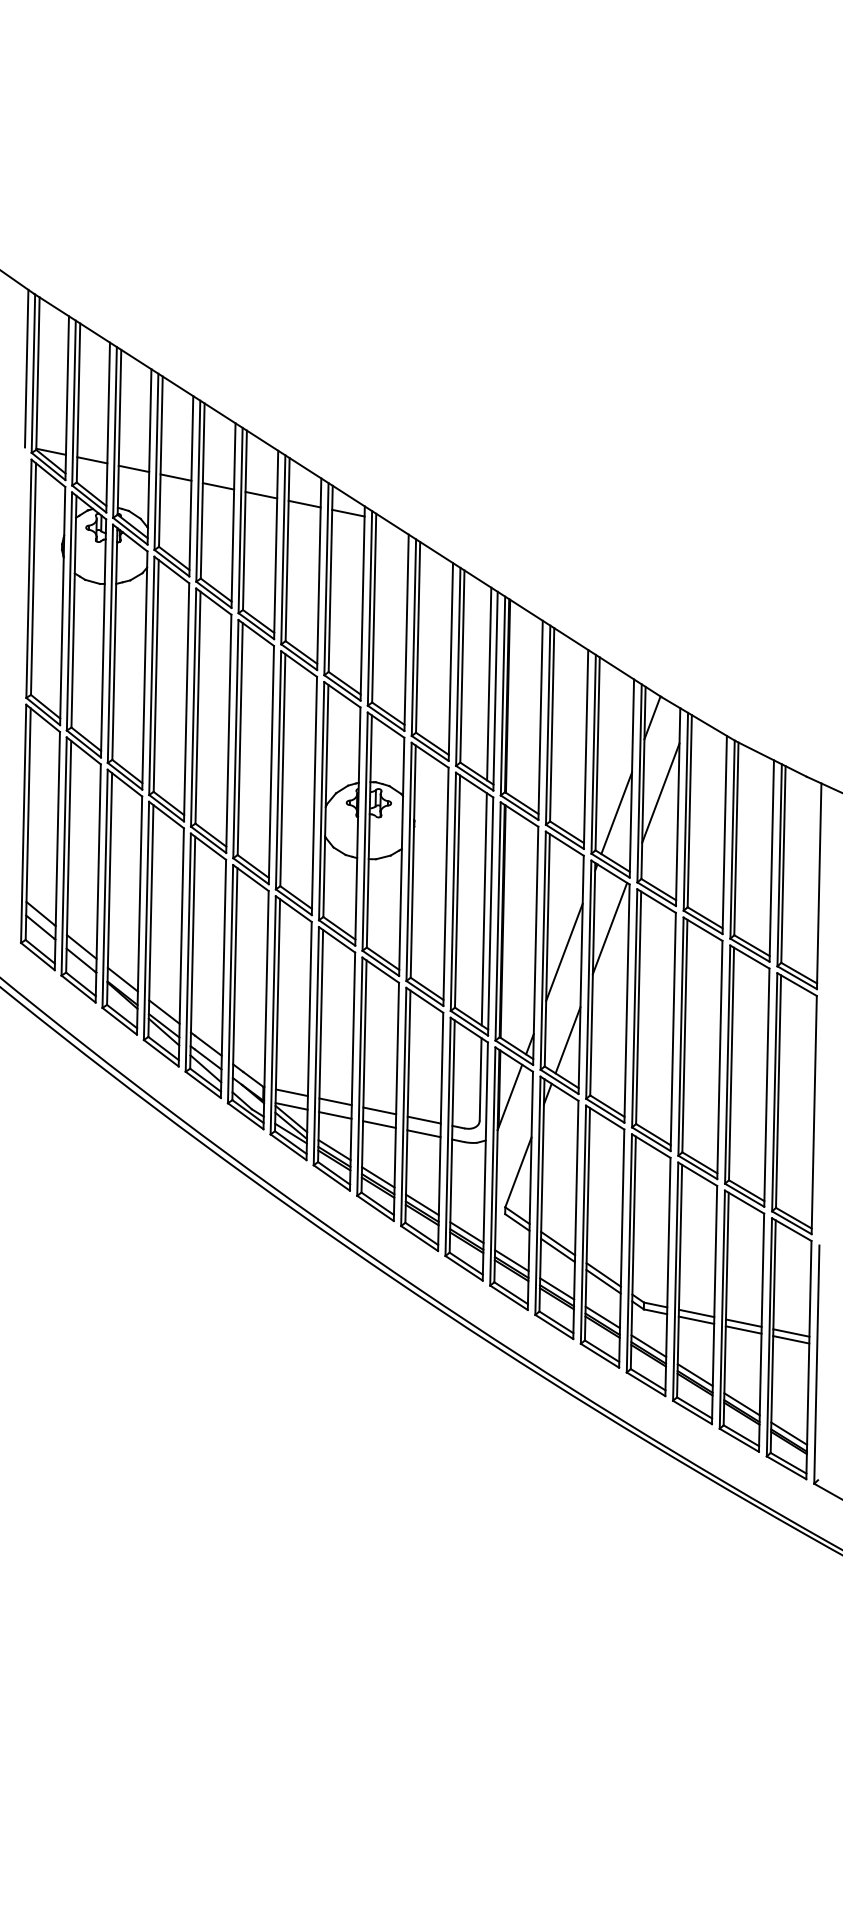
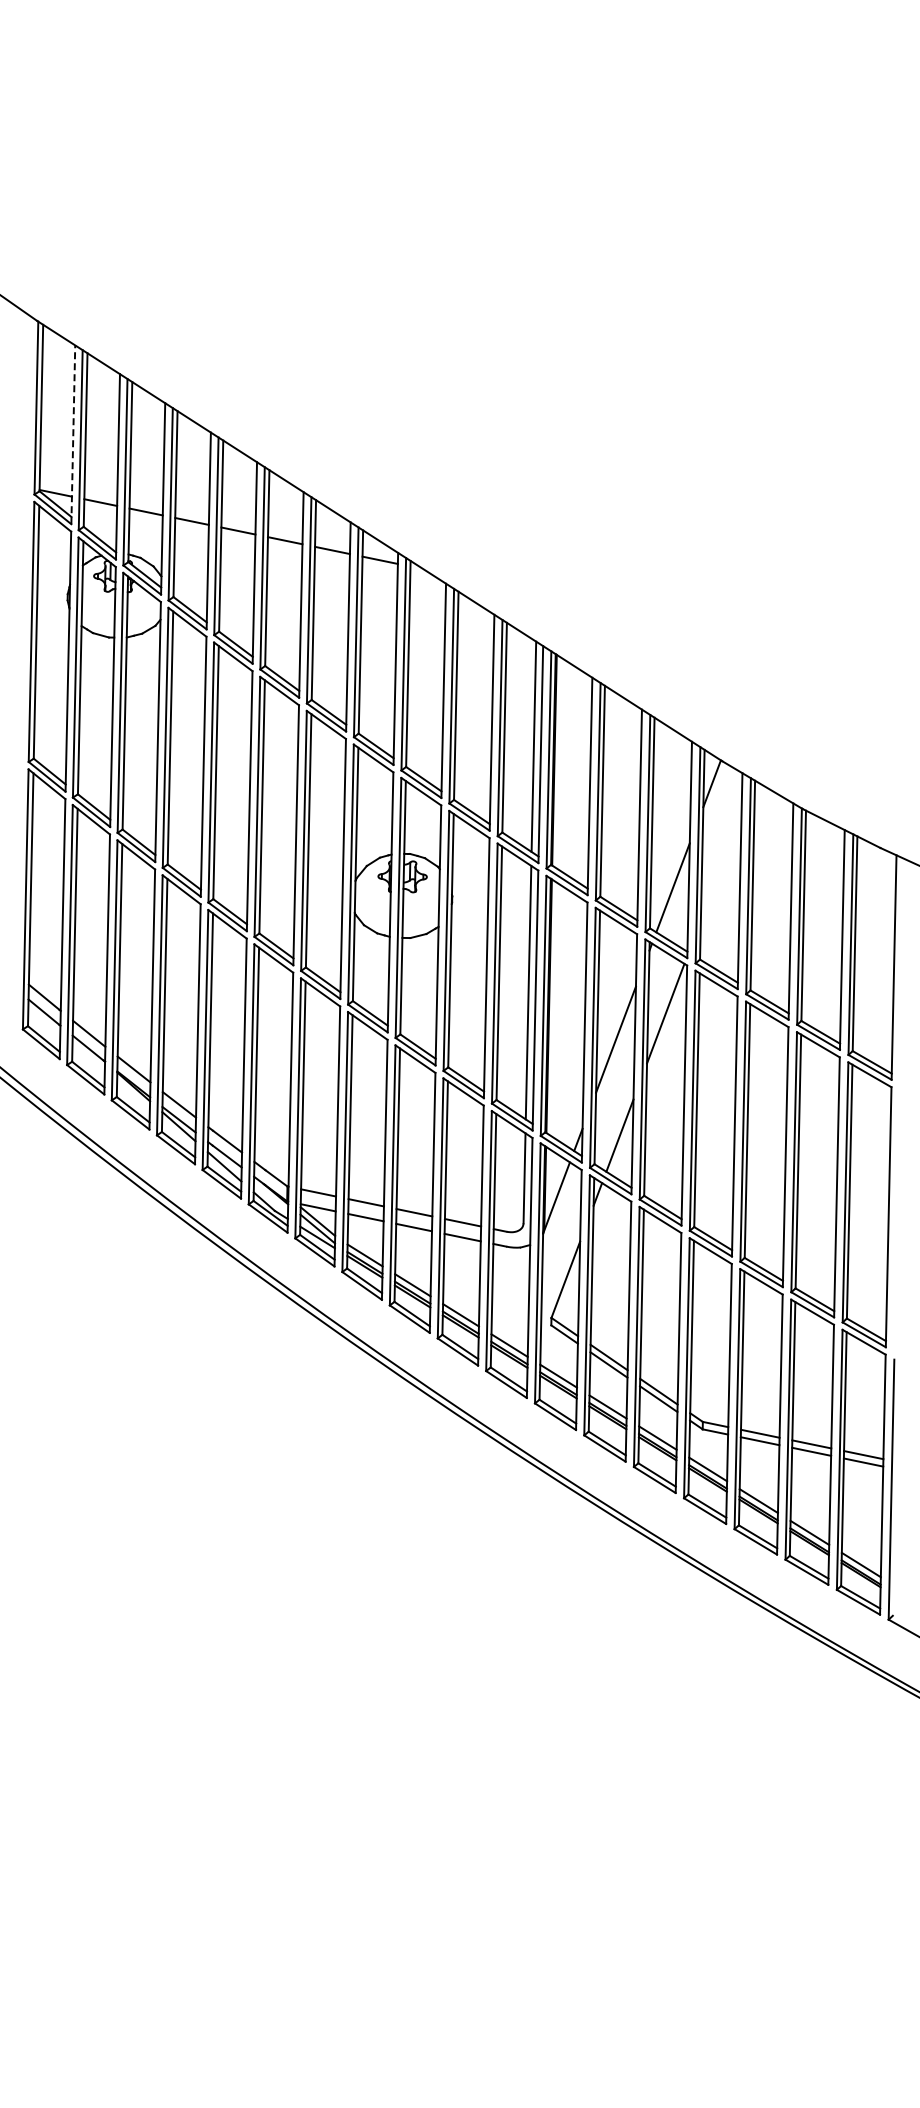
line: (26, 368) -> (28, 402), removed
line: (67, 397) -> (73, 434), solid -> dashed
line: (660, 792) -> (720, 865), removed

